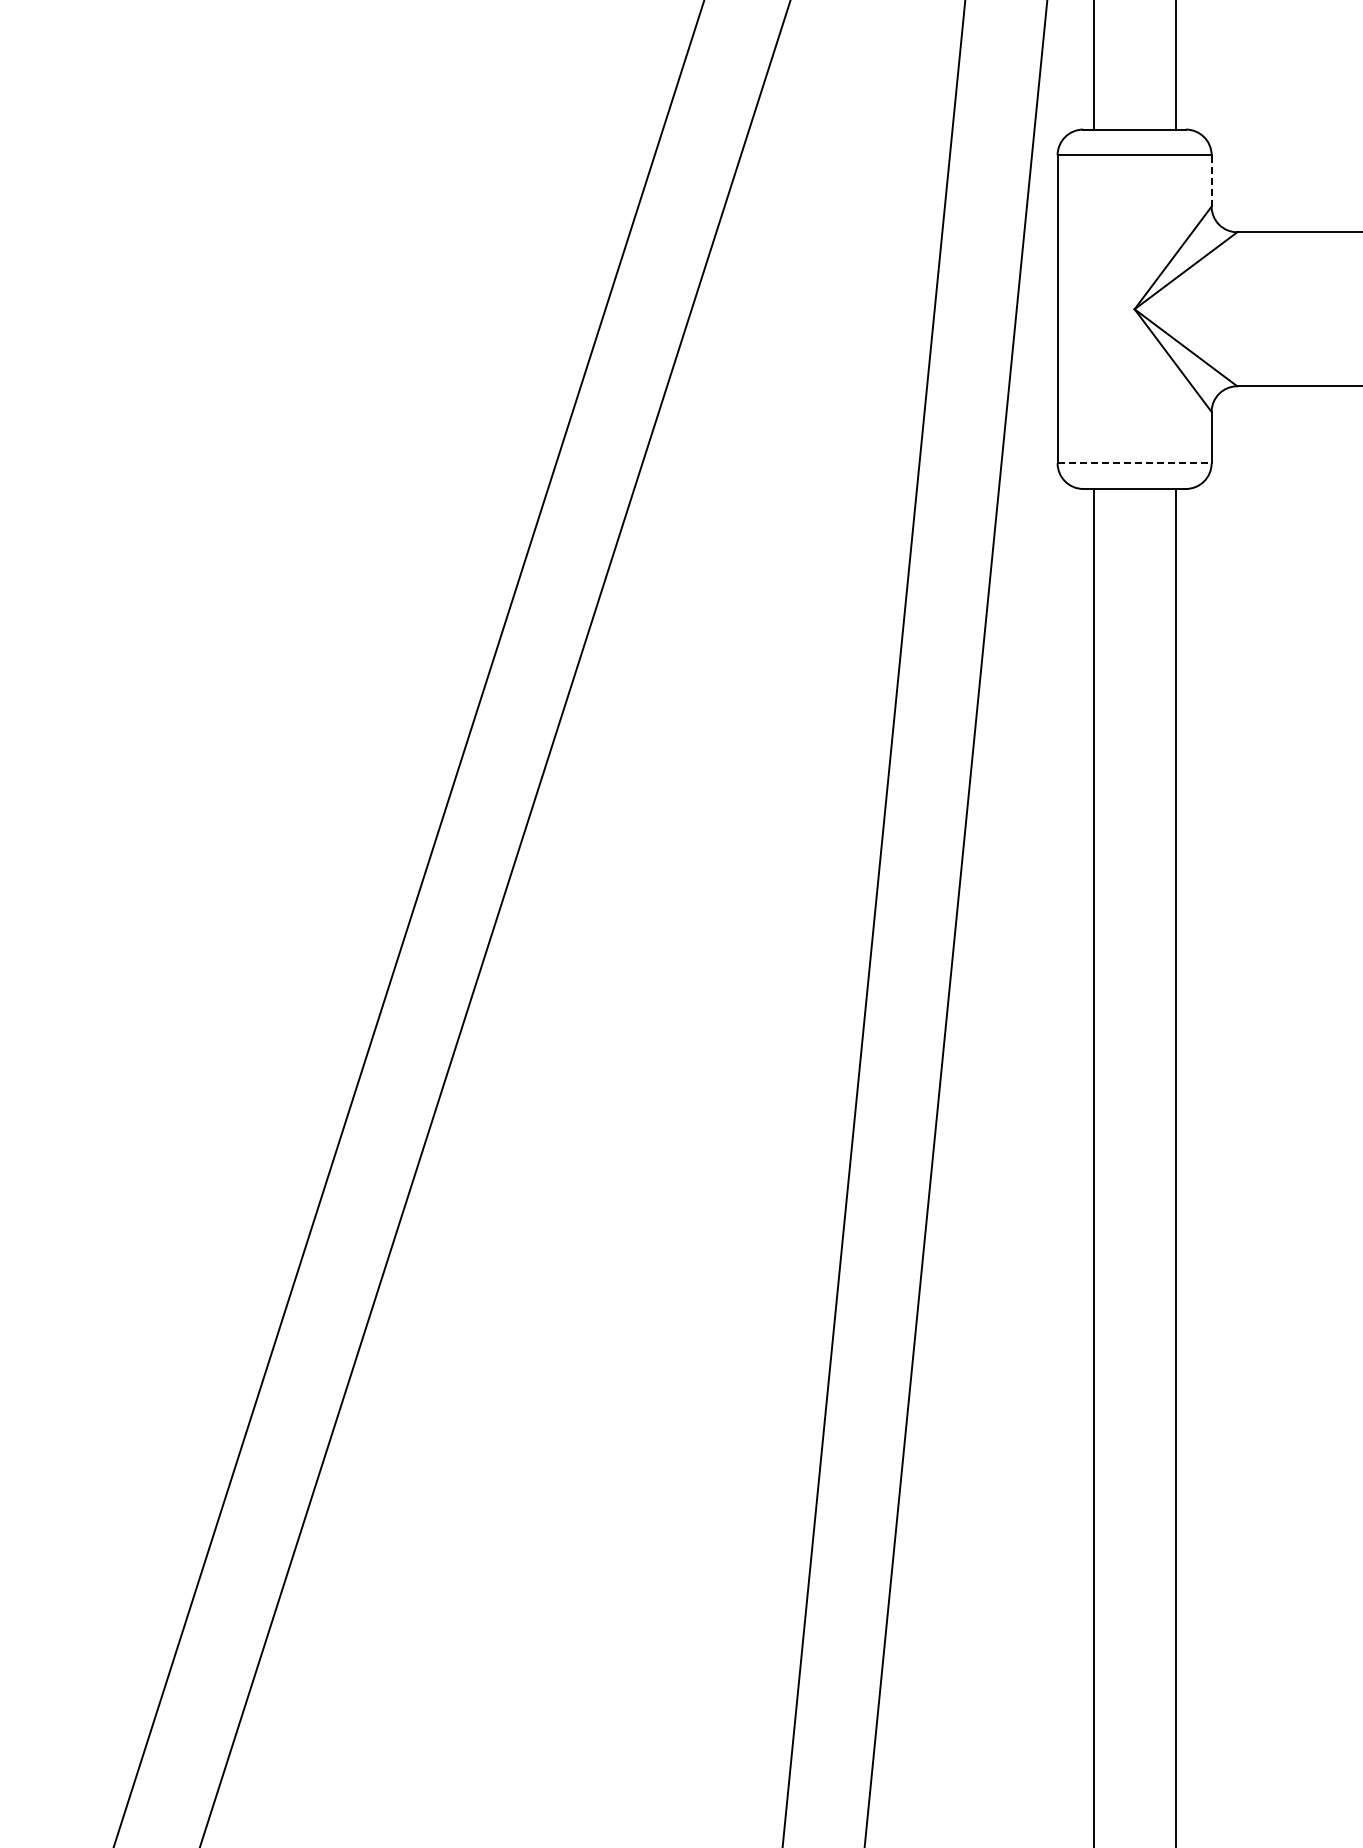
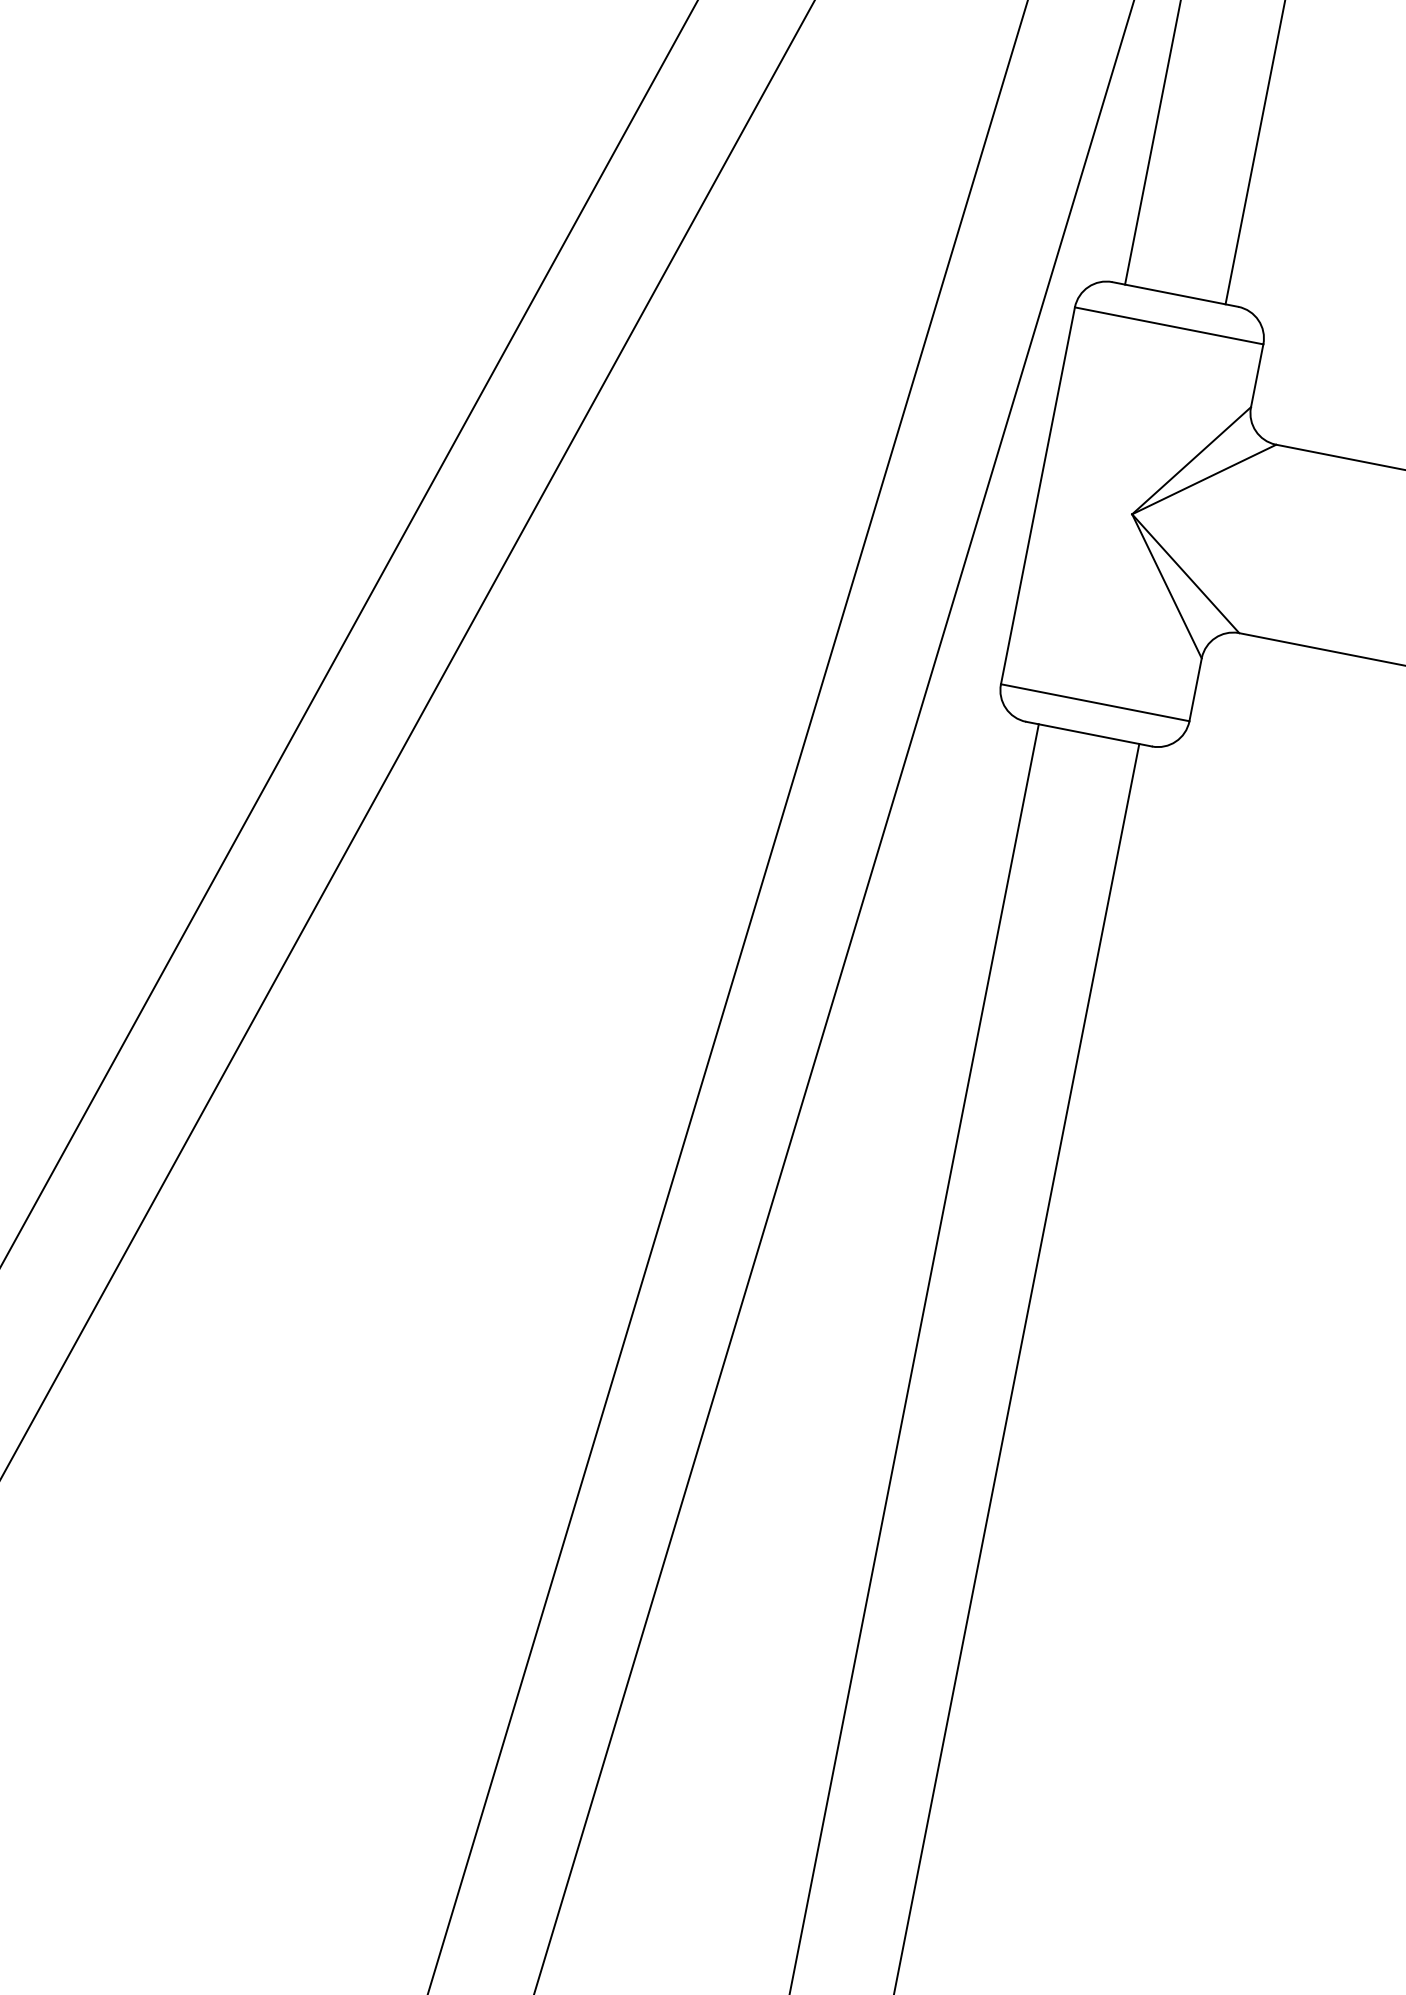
line: (1211, 180) -> (1257, 375), dashed -> solid
line: (1135, 463) -> (1096, 703), dashed -> solid

